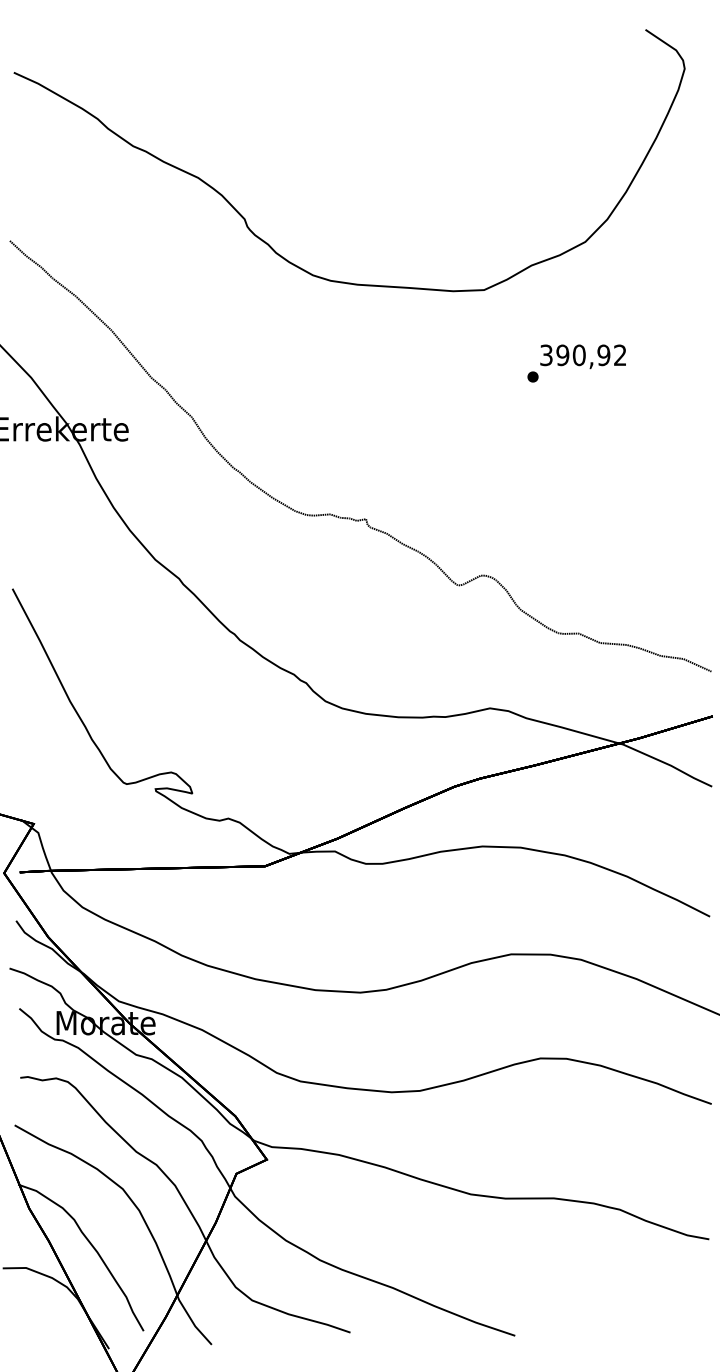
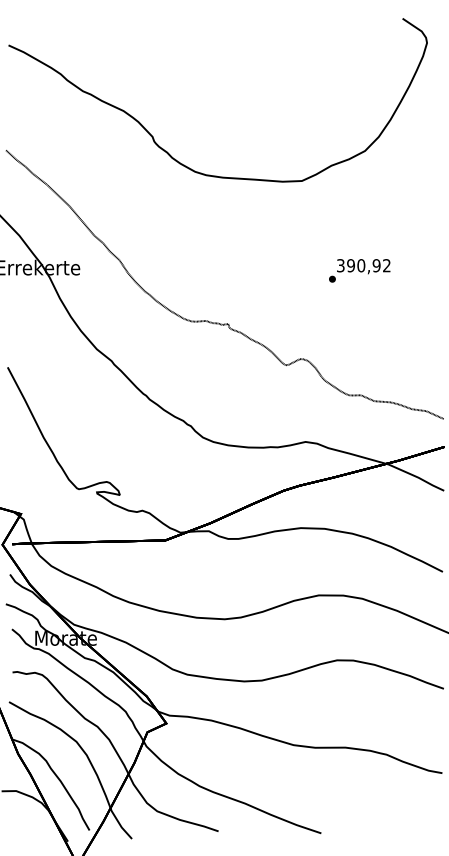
text: (576, 362) -> (359, 270), moved

